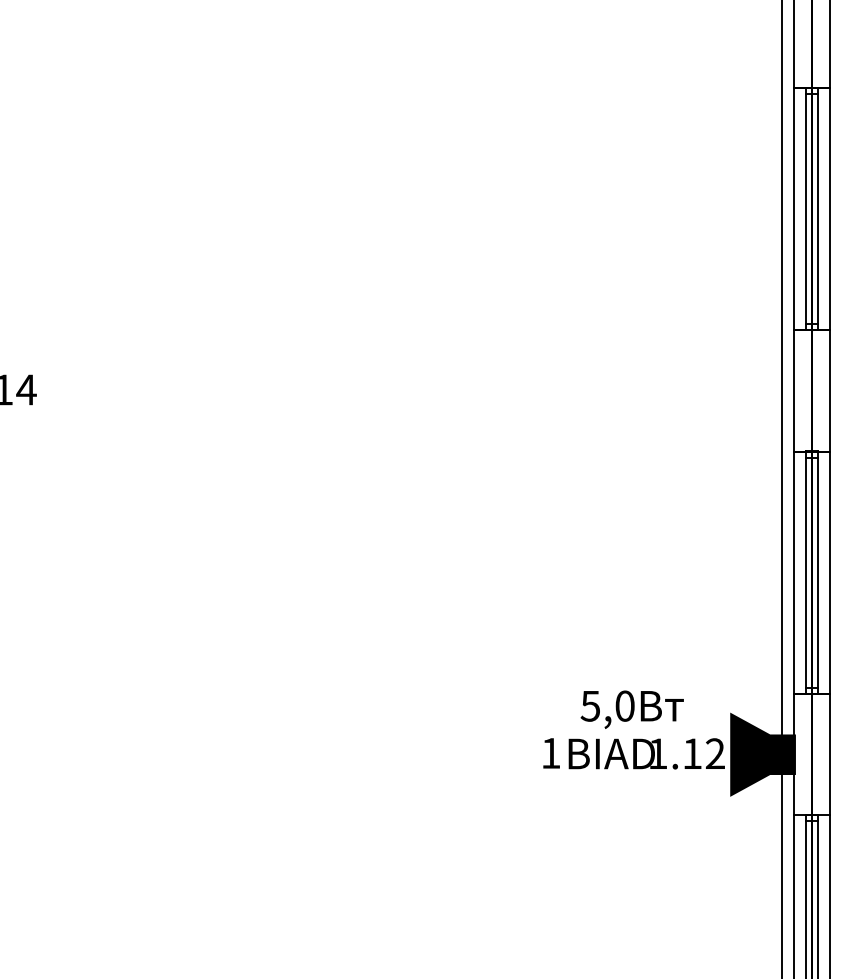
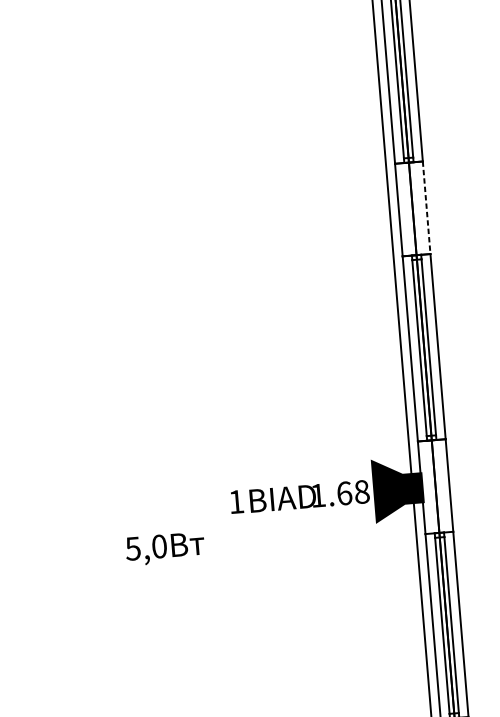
line: (829, 390) -> (426, 207), solid -> dashed
text: (631, 709) -> (164, 548), moved
text: (704, 753) -> (353, 492), 1.12 -> 1.68

